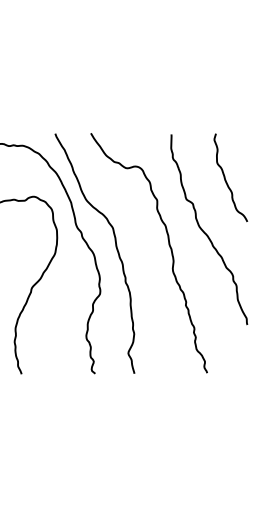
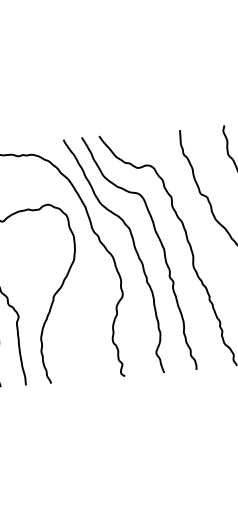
curve: (142, 246) -> (160, 244), added

